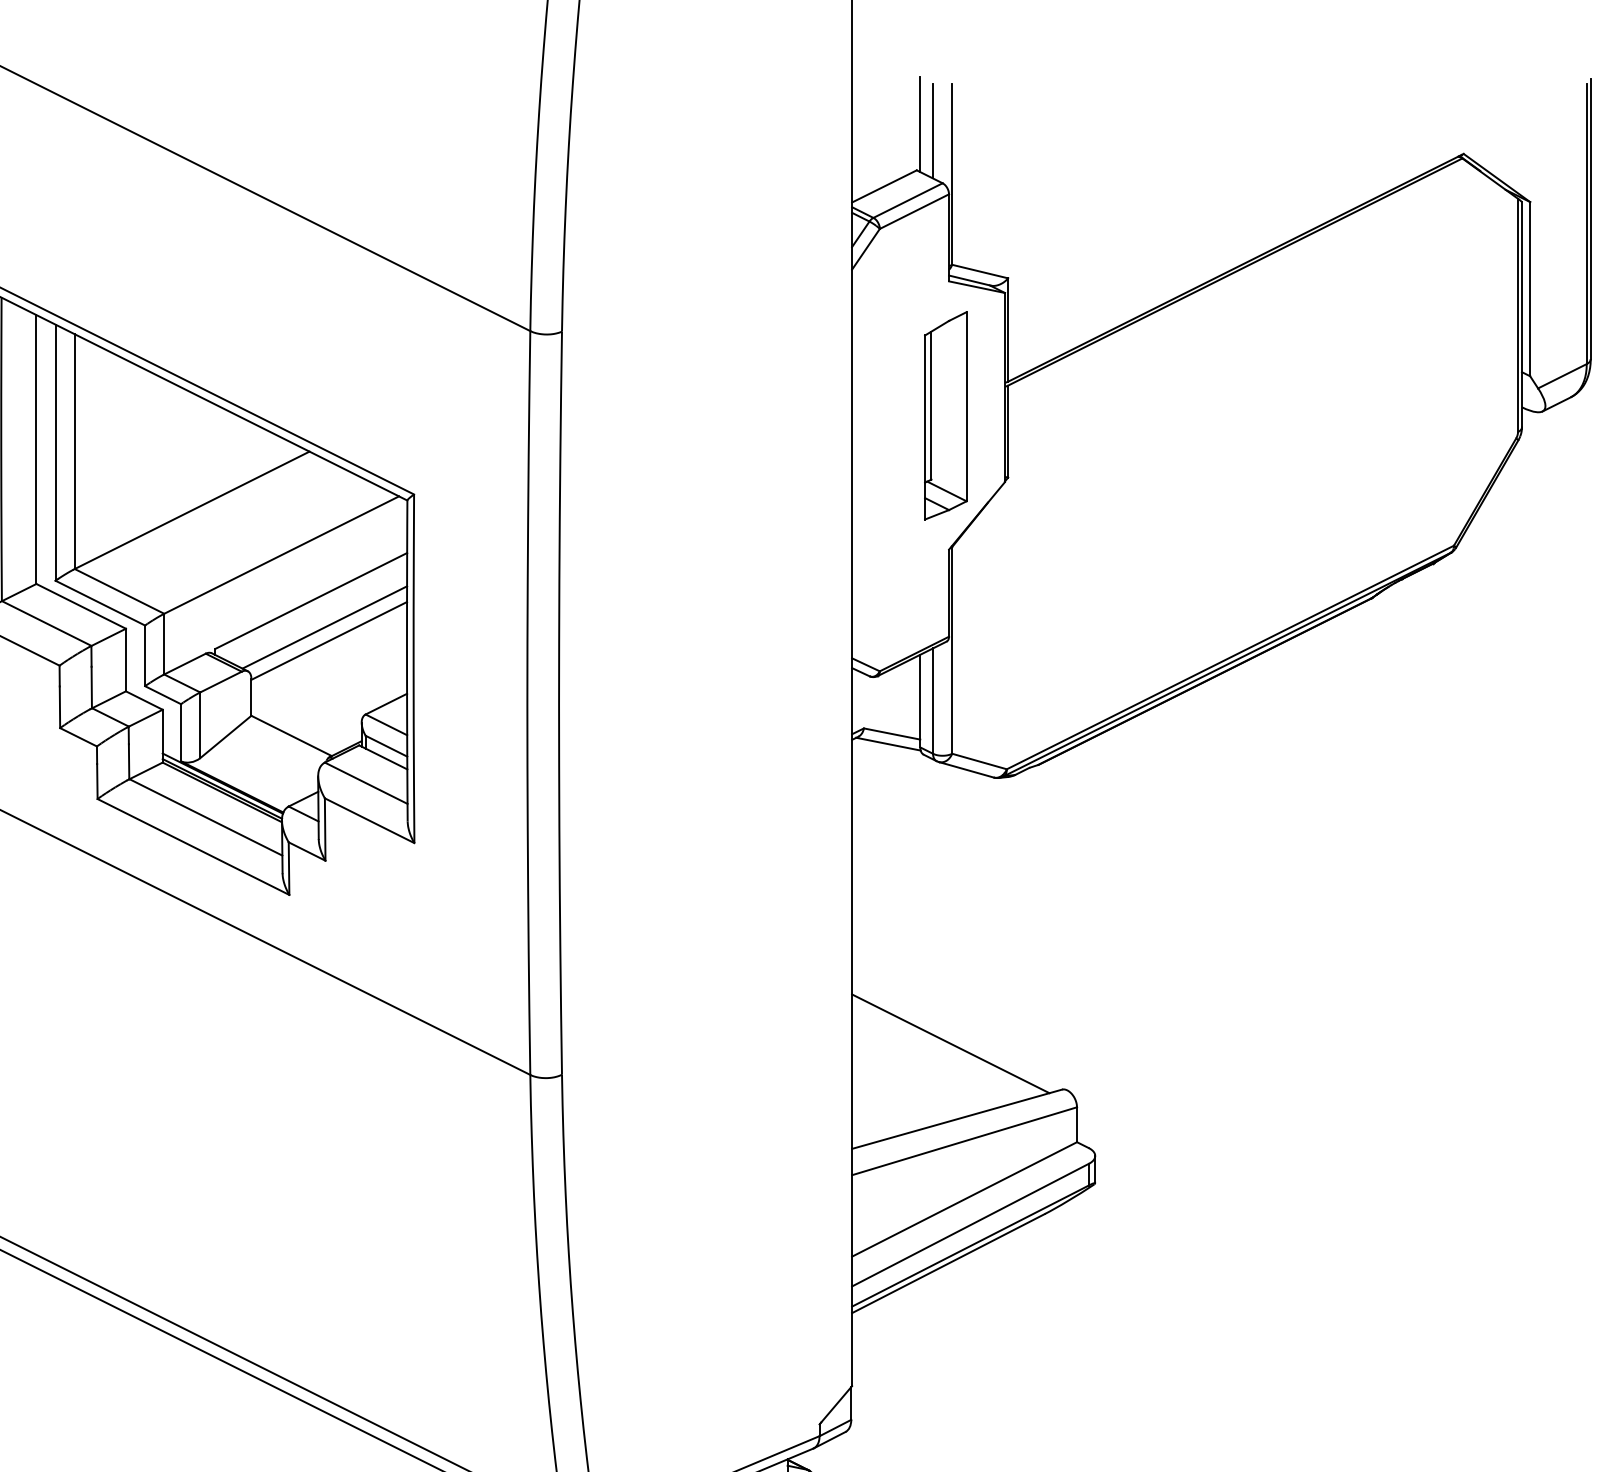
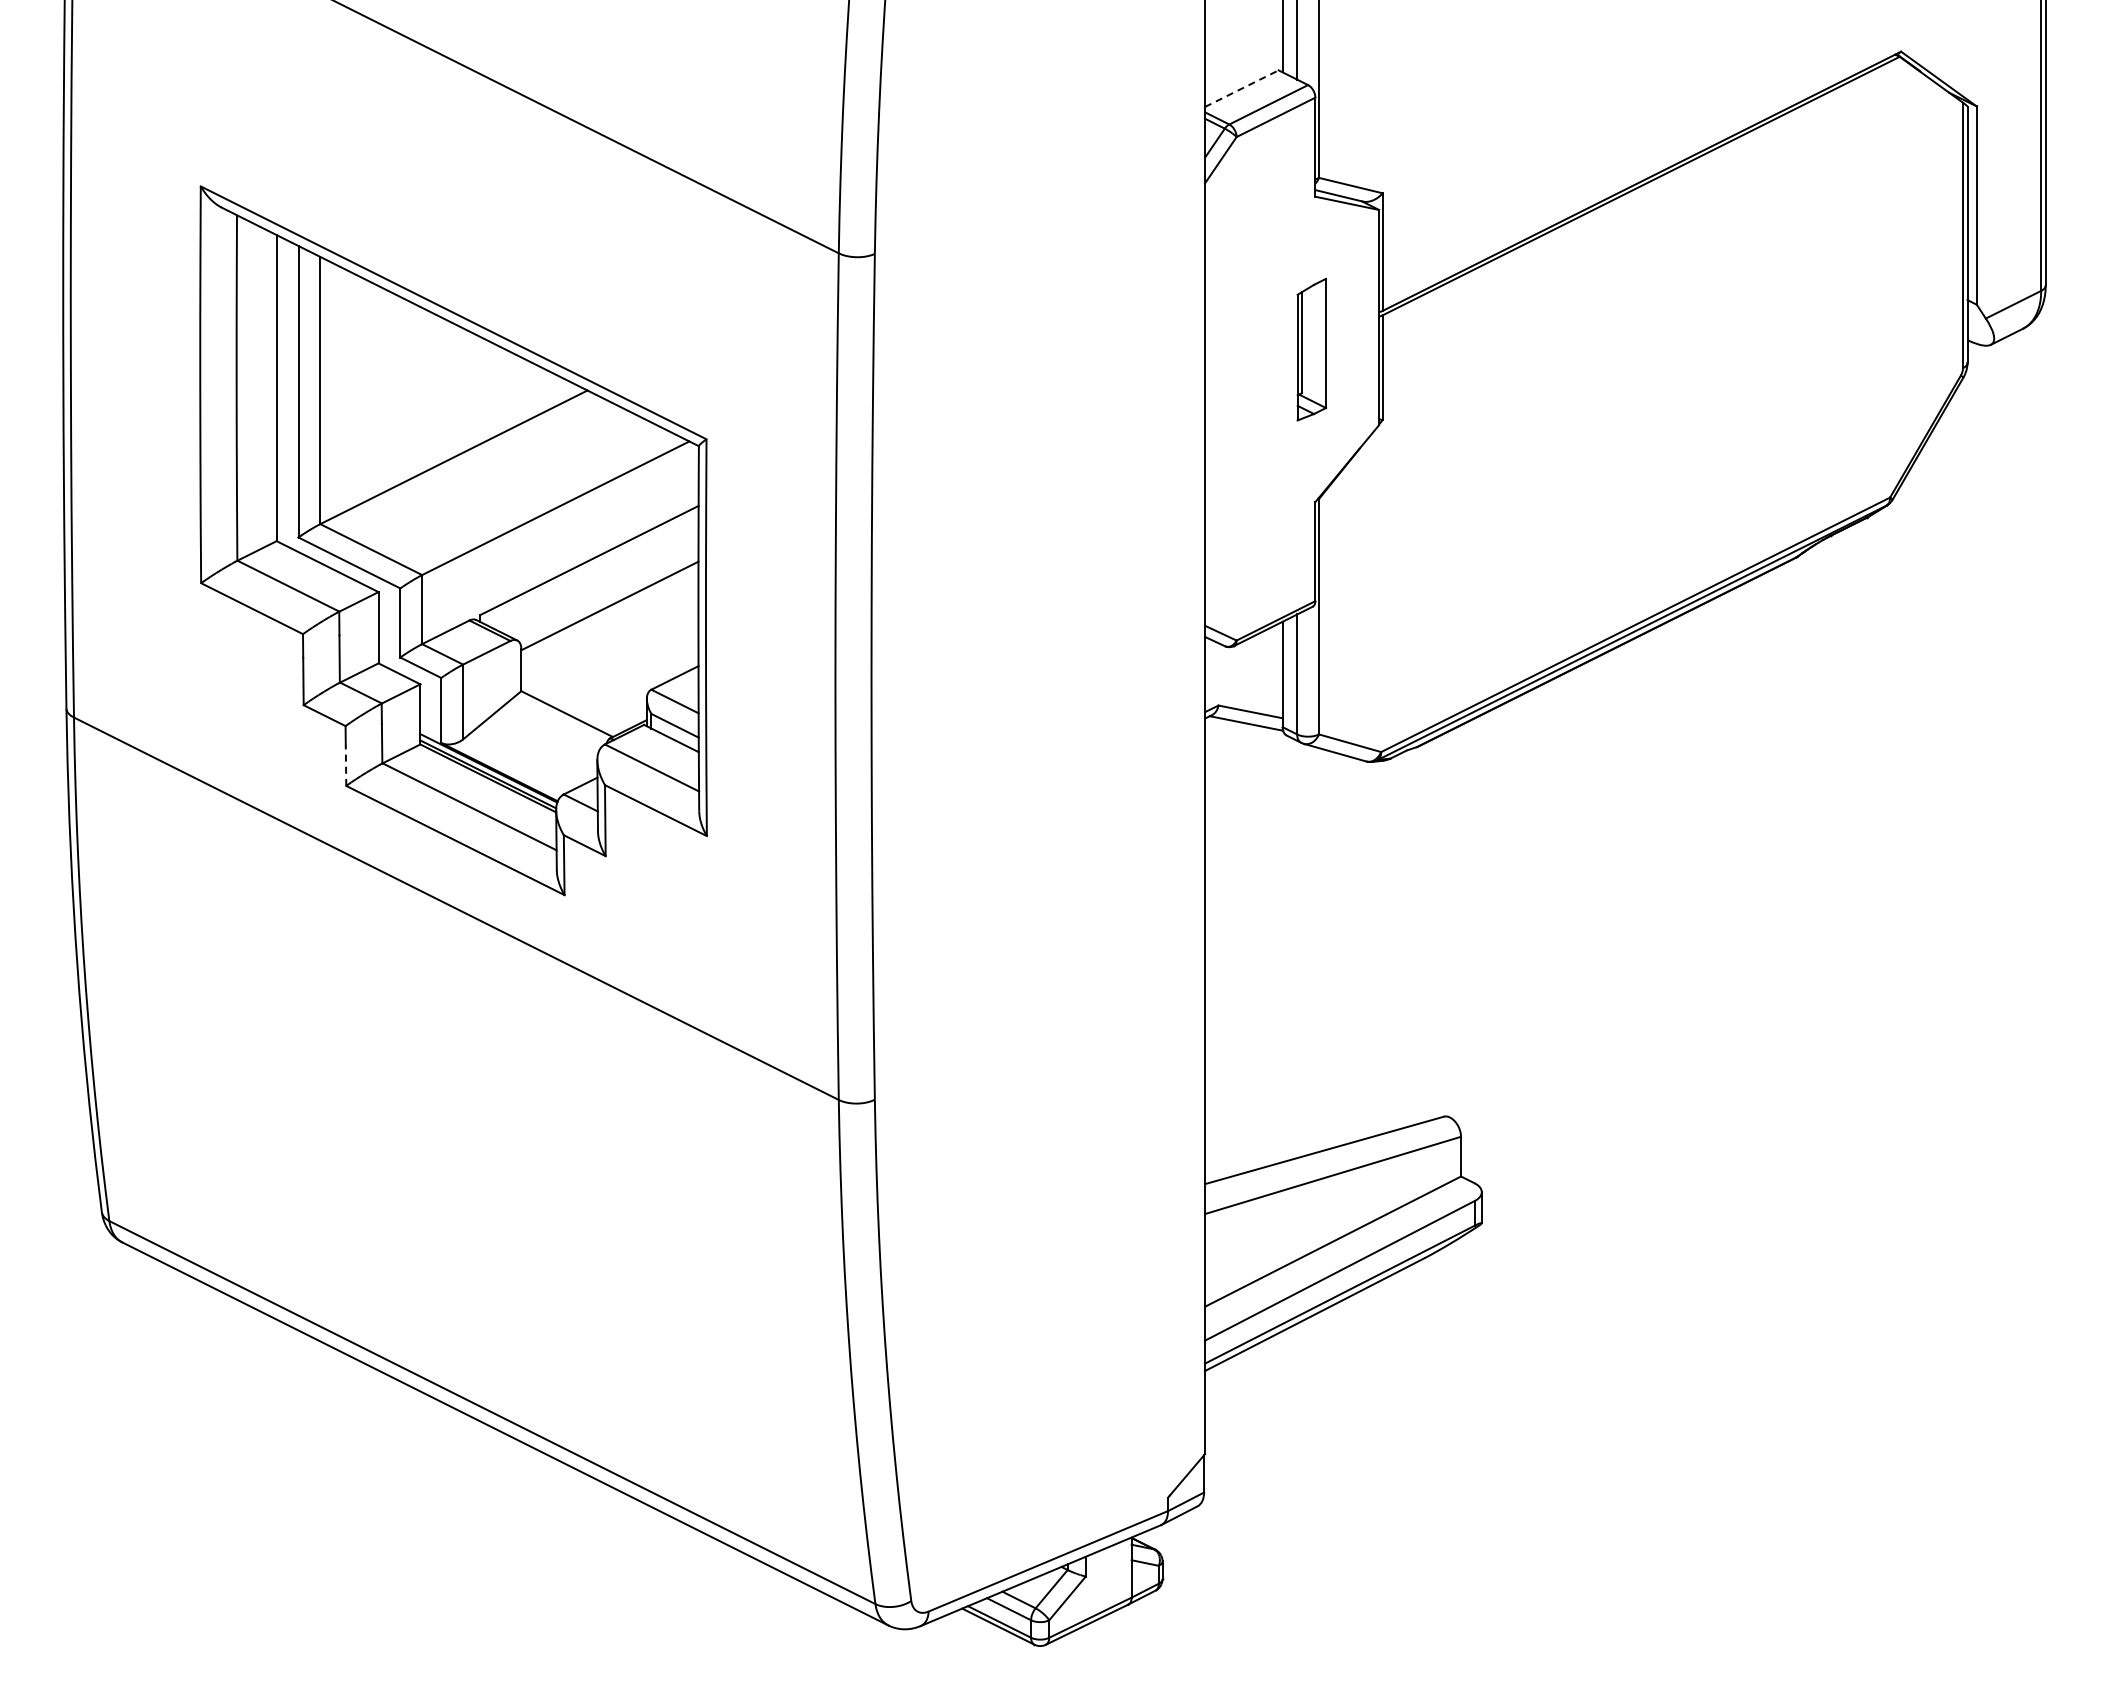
line: (885, 186) -> (1242, 88), solid -> dashed
part: (945, 415) -> (1311, 349), size x0.6
line: (324, 627) -> (604, 590), removed
line: (97, 781) -> (346, 765), solid -> dashed
line: (950, 1043) -> (1317, 1064), removed

